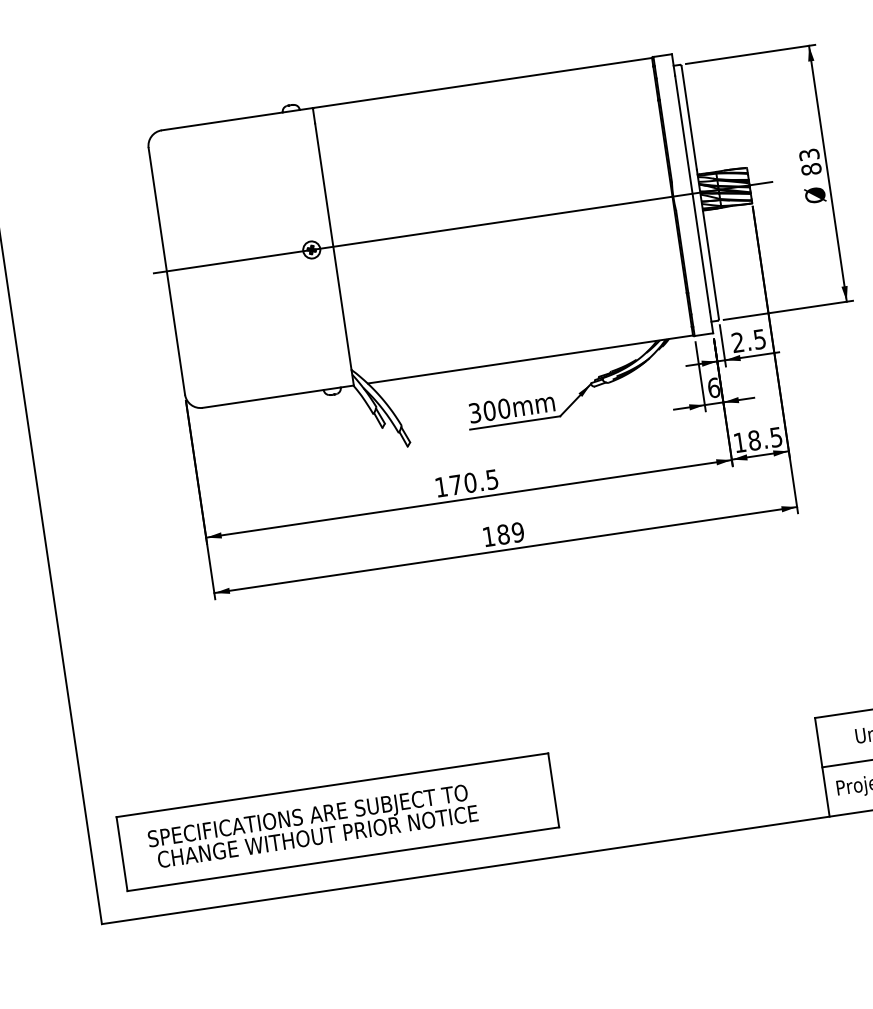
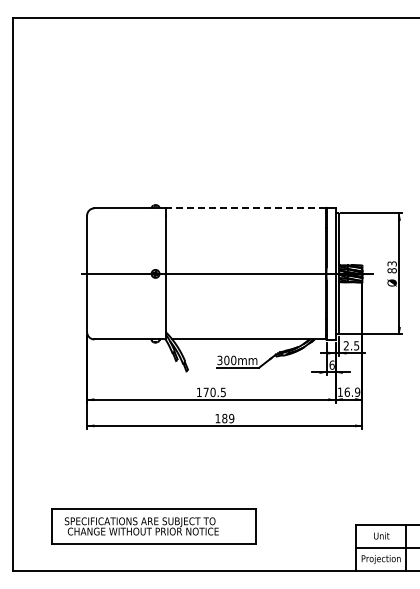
line: (483, 83) -> (246, 208), solid -> dashed
text: (765, 437) -> (352, 391), 18.5 -> 16.9
part: (337, 822) -> (153, 526), moved

